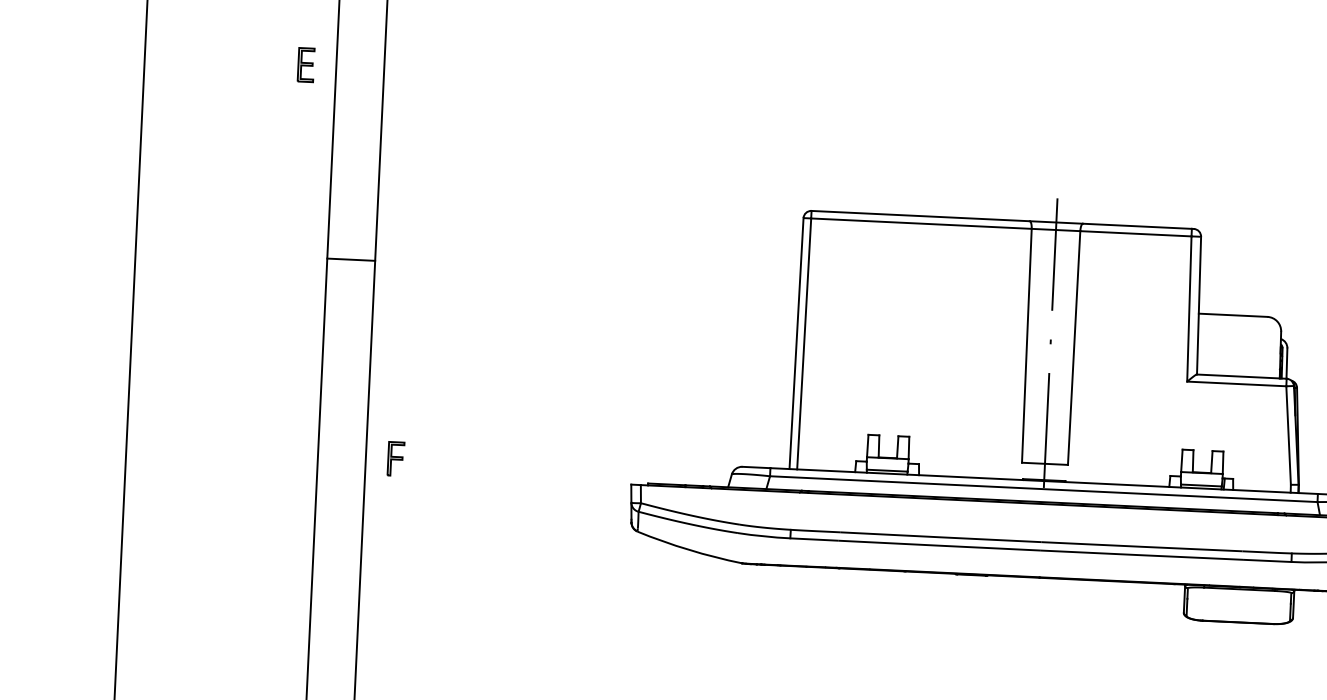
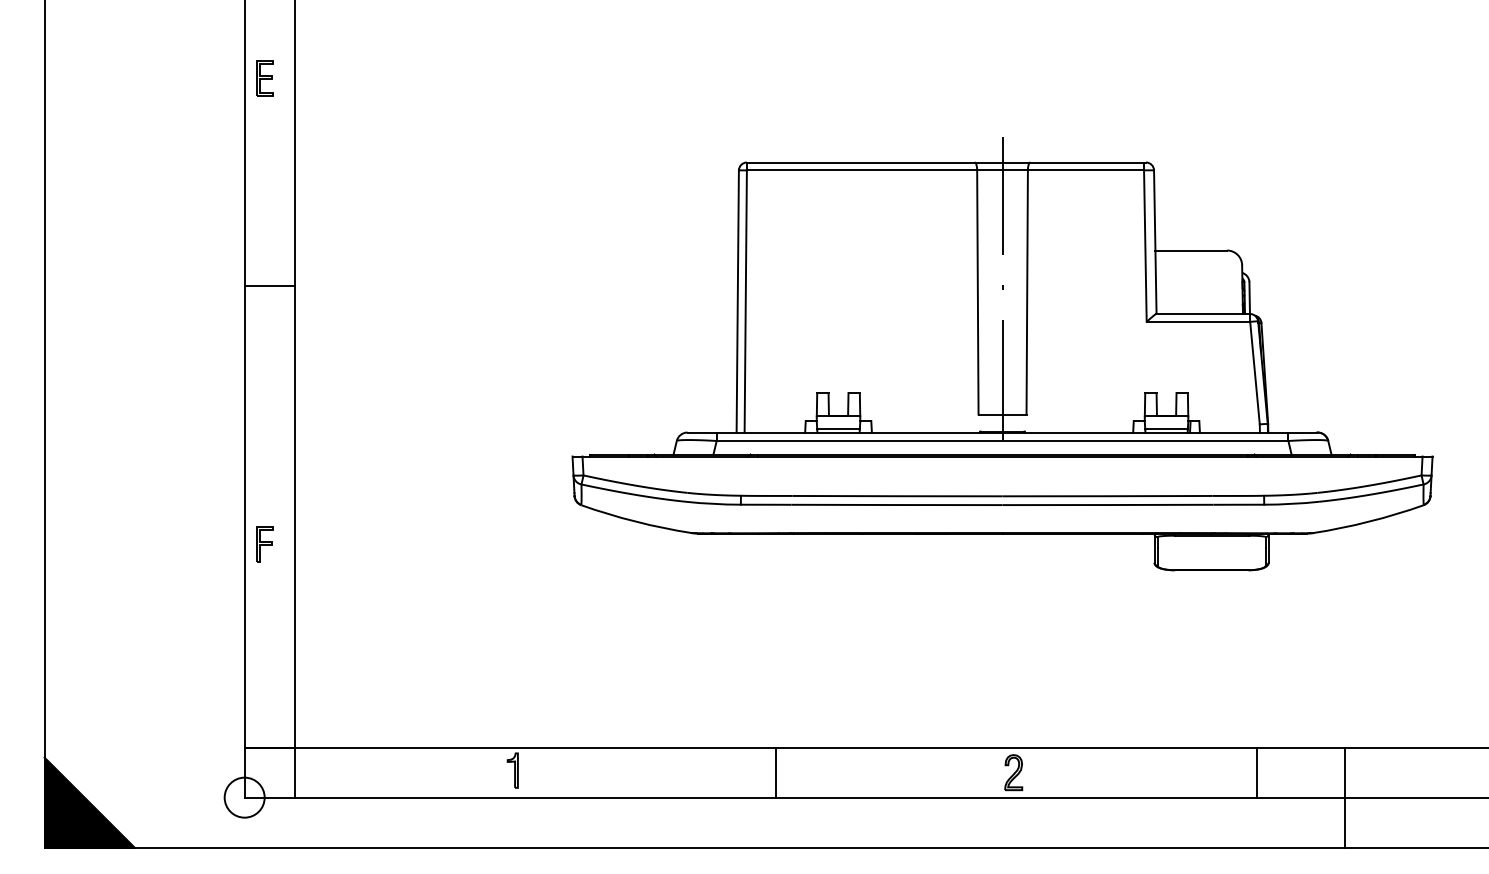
part: (305, 65) -> (264, 78), moved
line: (351, 259) -> (269, 285), moved
part: (395, 459) -> (264, 544), moved

